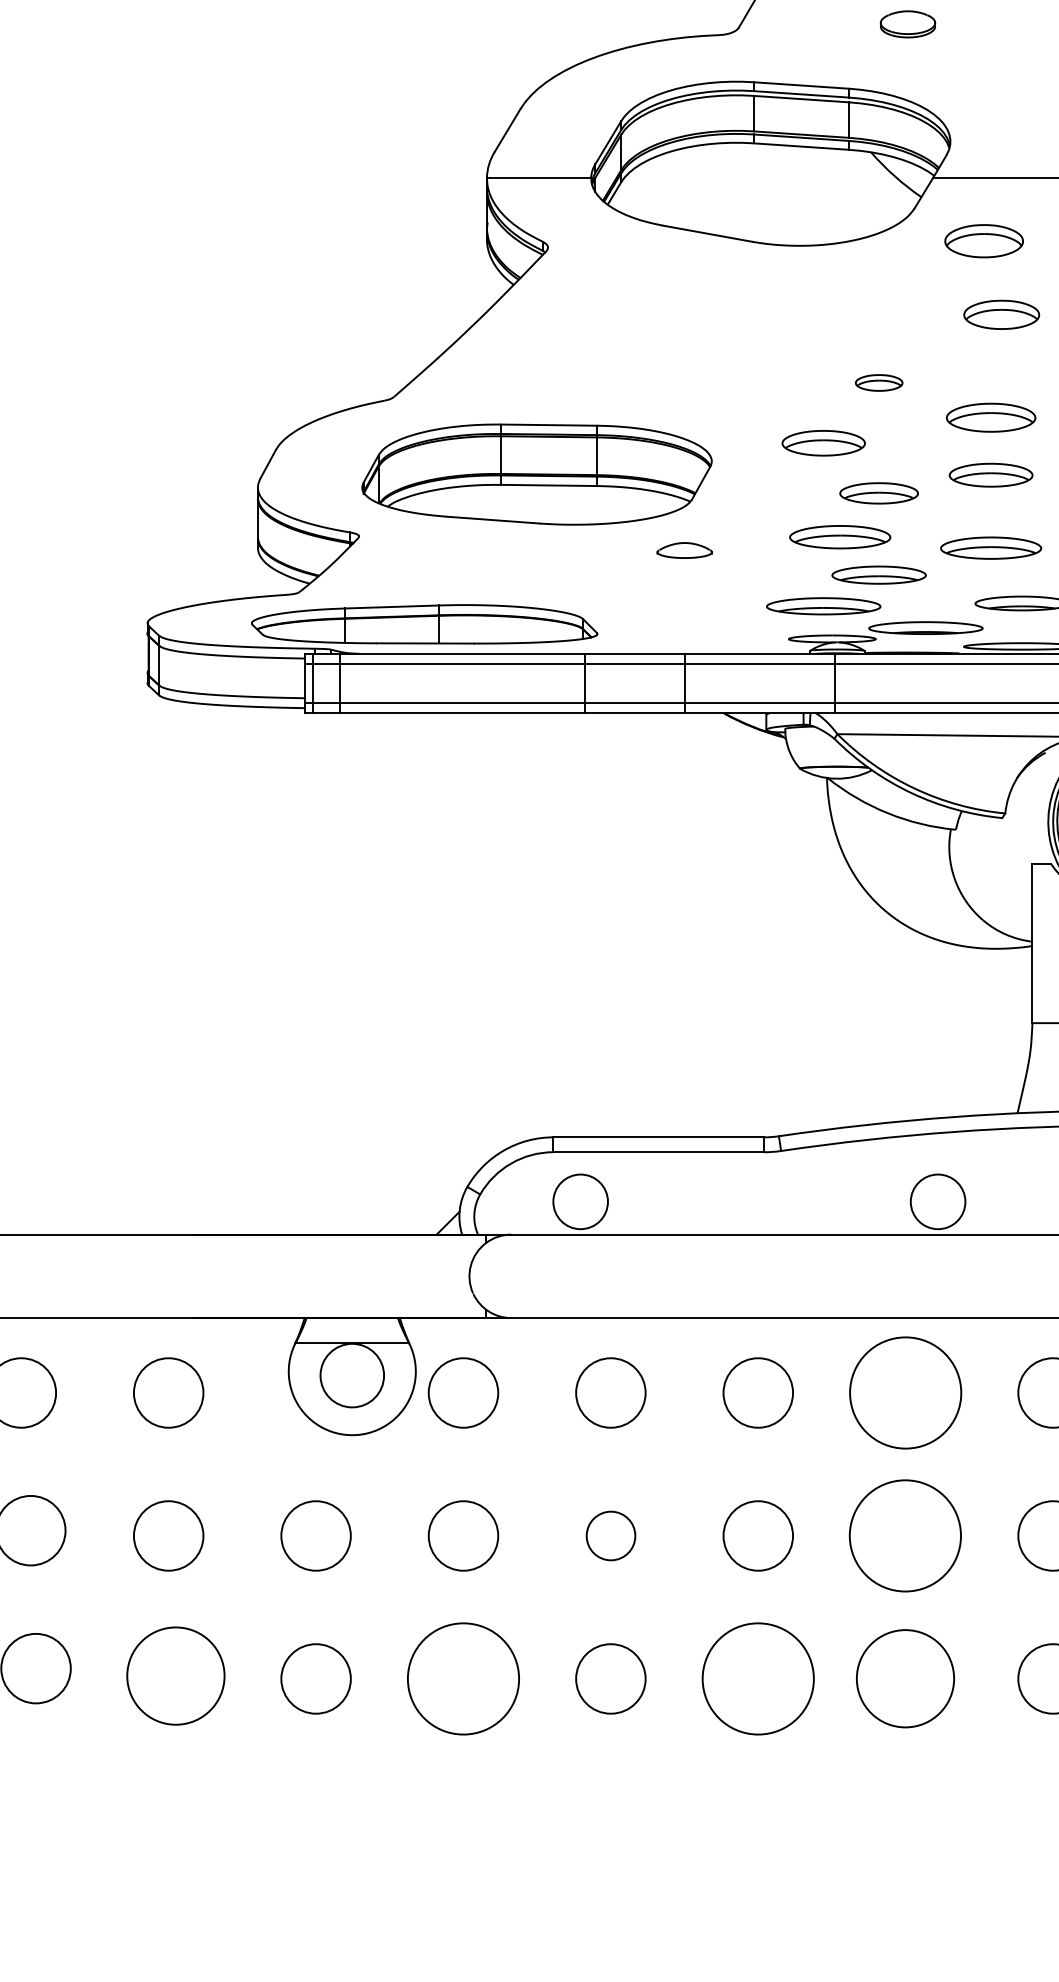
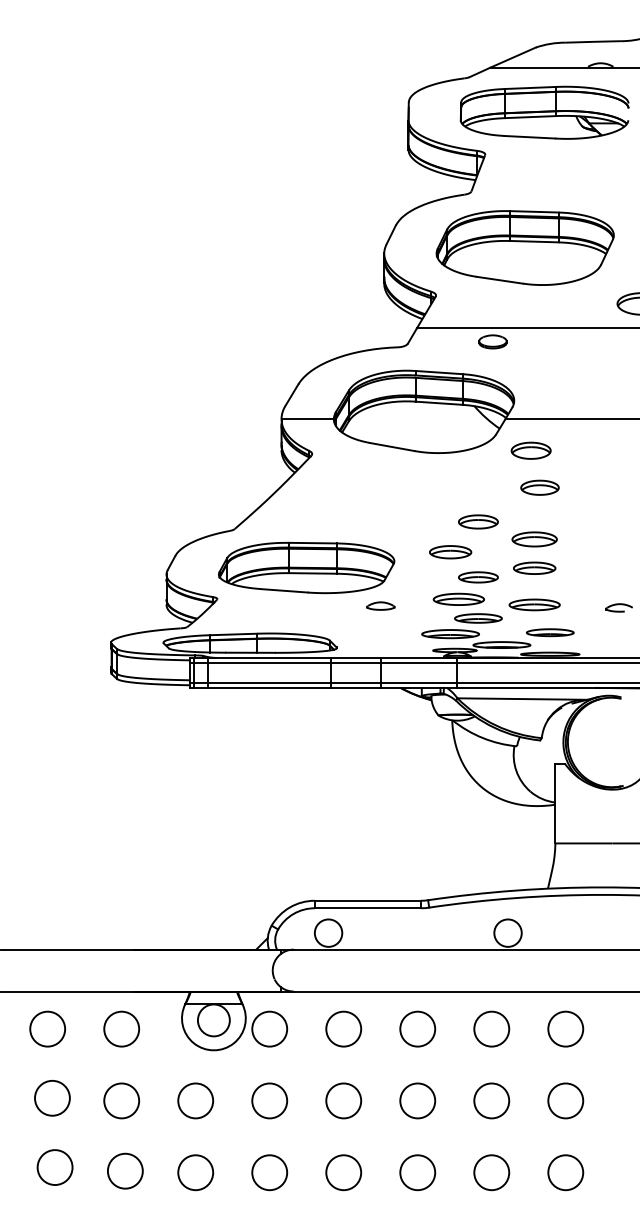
part: (879, 382) -> (478, 521), size x1.67
circle: (905, 1391) -> (491, 1028), size x0.62
circle: (610, 1535) -> (343, 1100), size x1.43
circle: (905, 1535) -> (491, 1100), size x0.62
circle: (176, 1674) -> (125, 1170), size x0.71
circle: (463, 1678) -> (269, 1172), size x0.62
circle: (757, 1678) -> (417, 1172), size x0.62
circle: (905, 1678) -> (491, 1172), size x0.71

